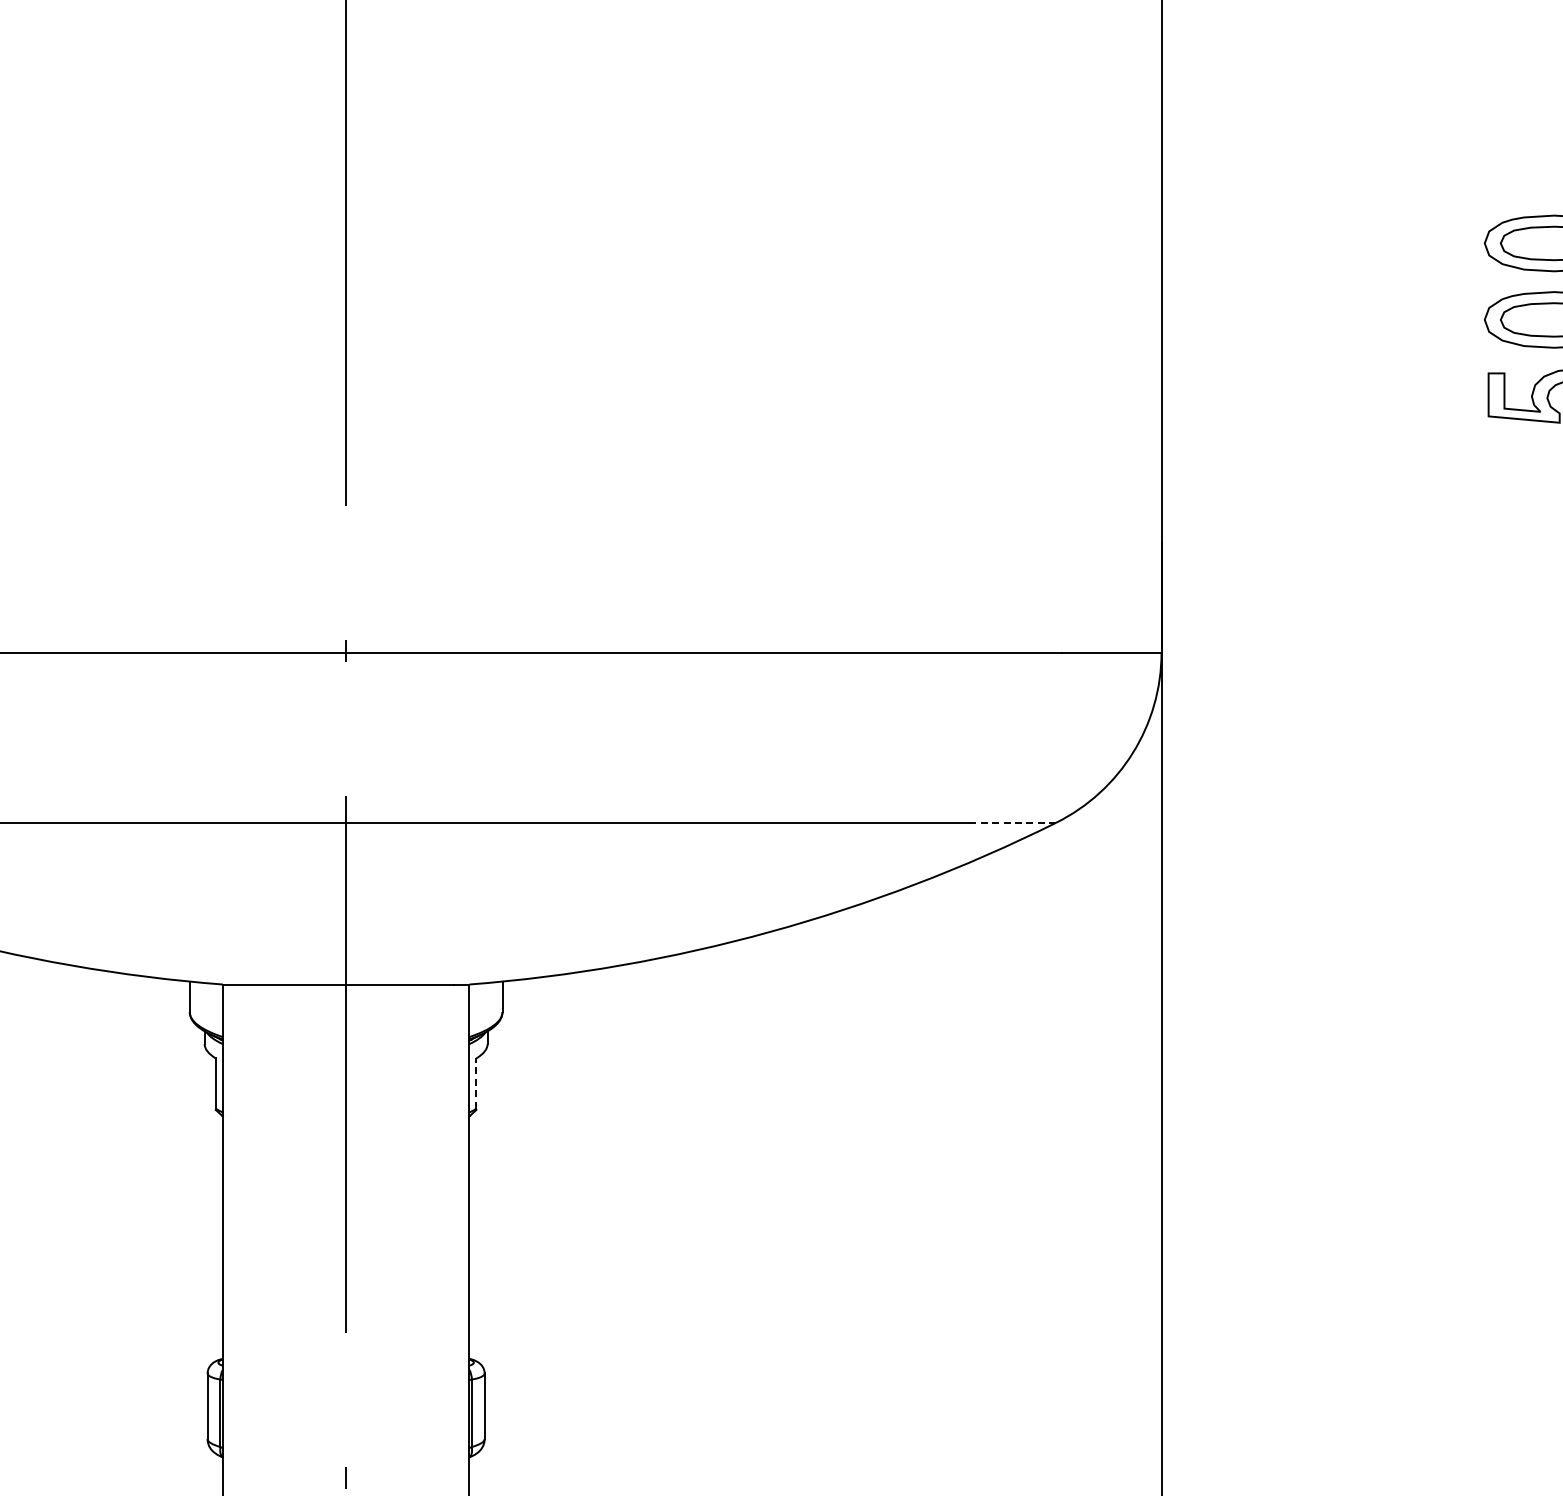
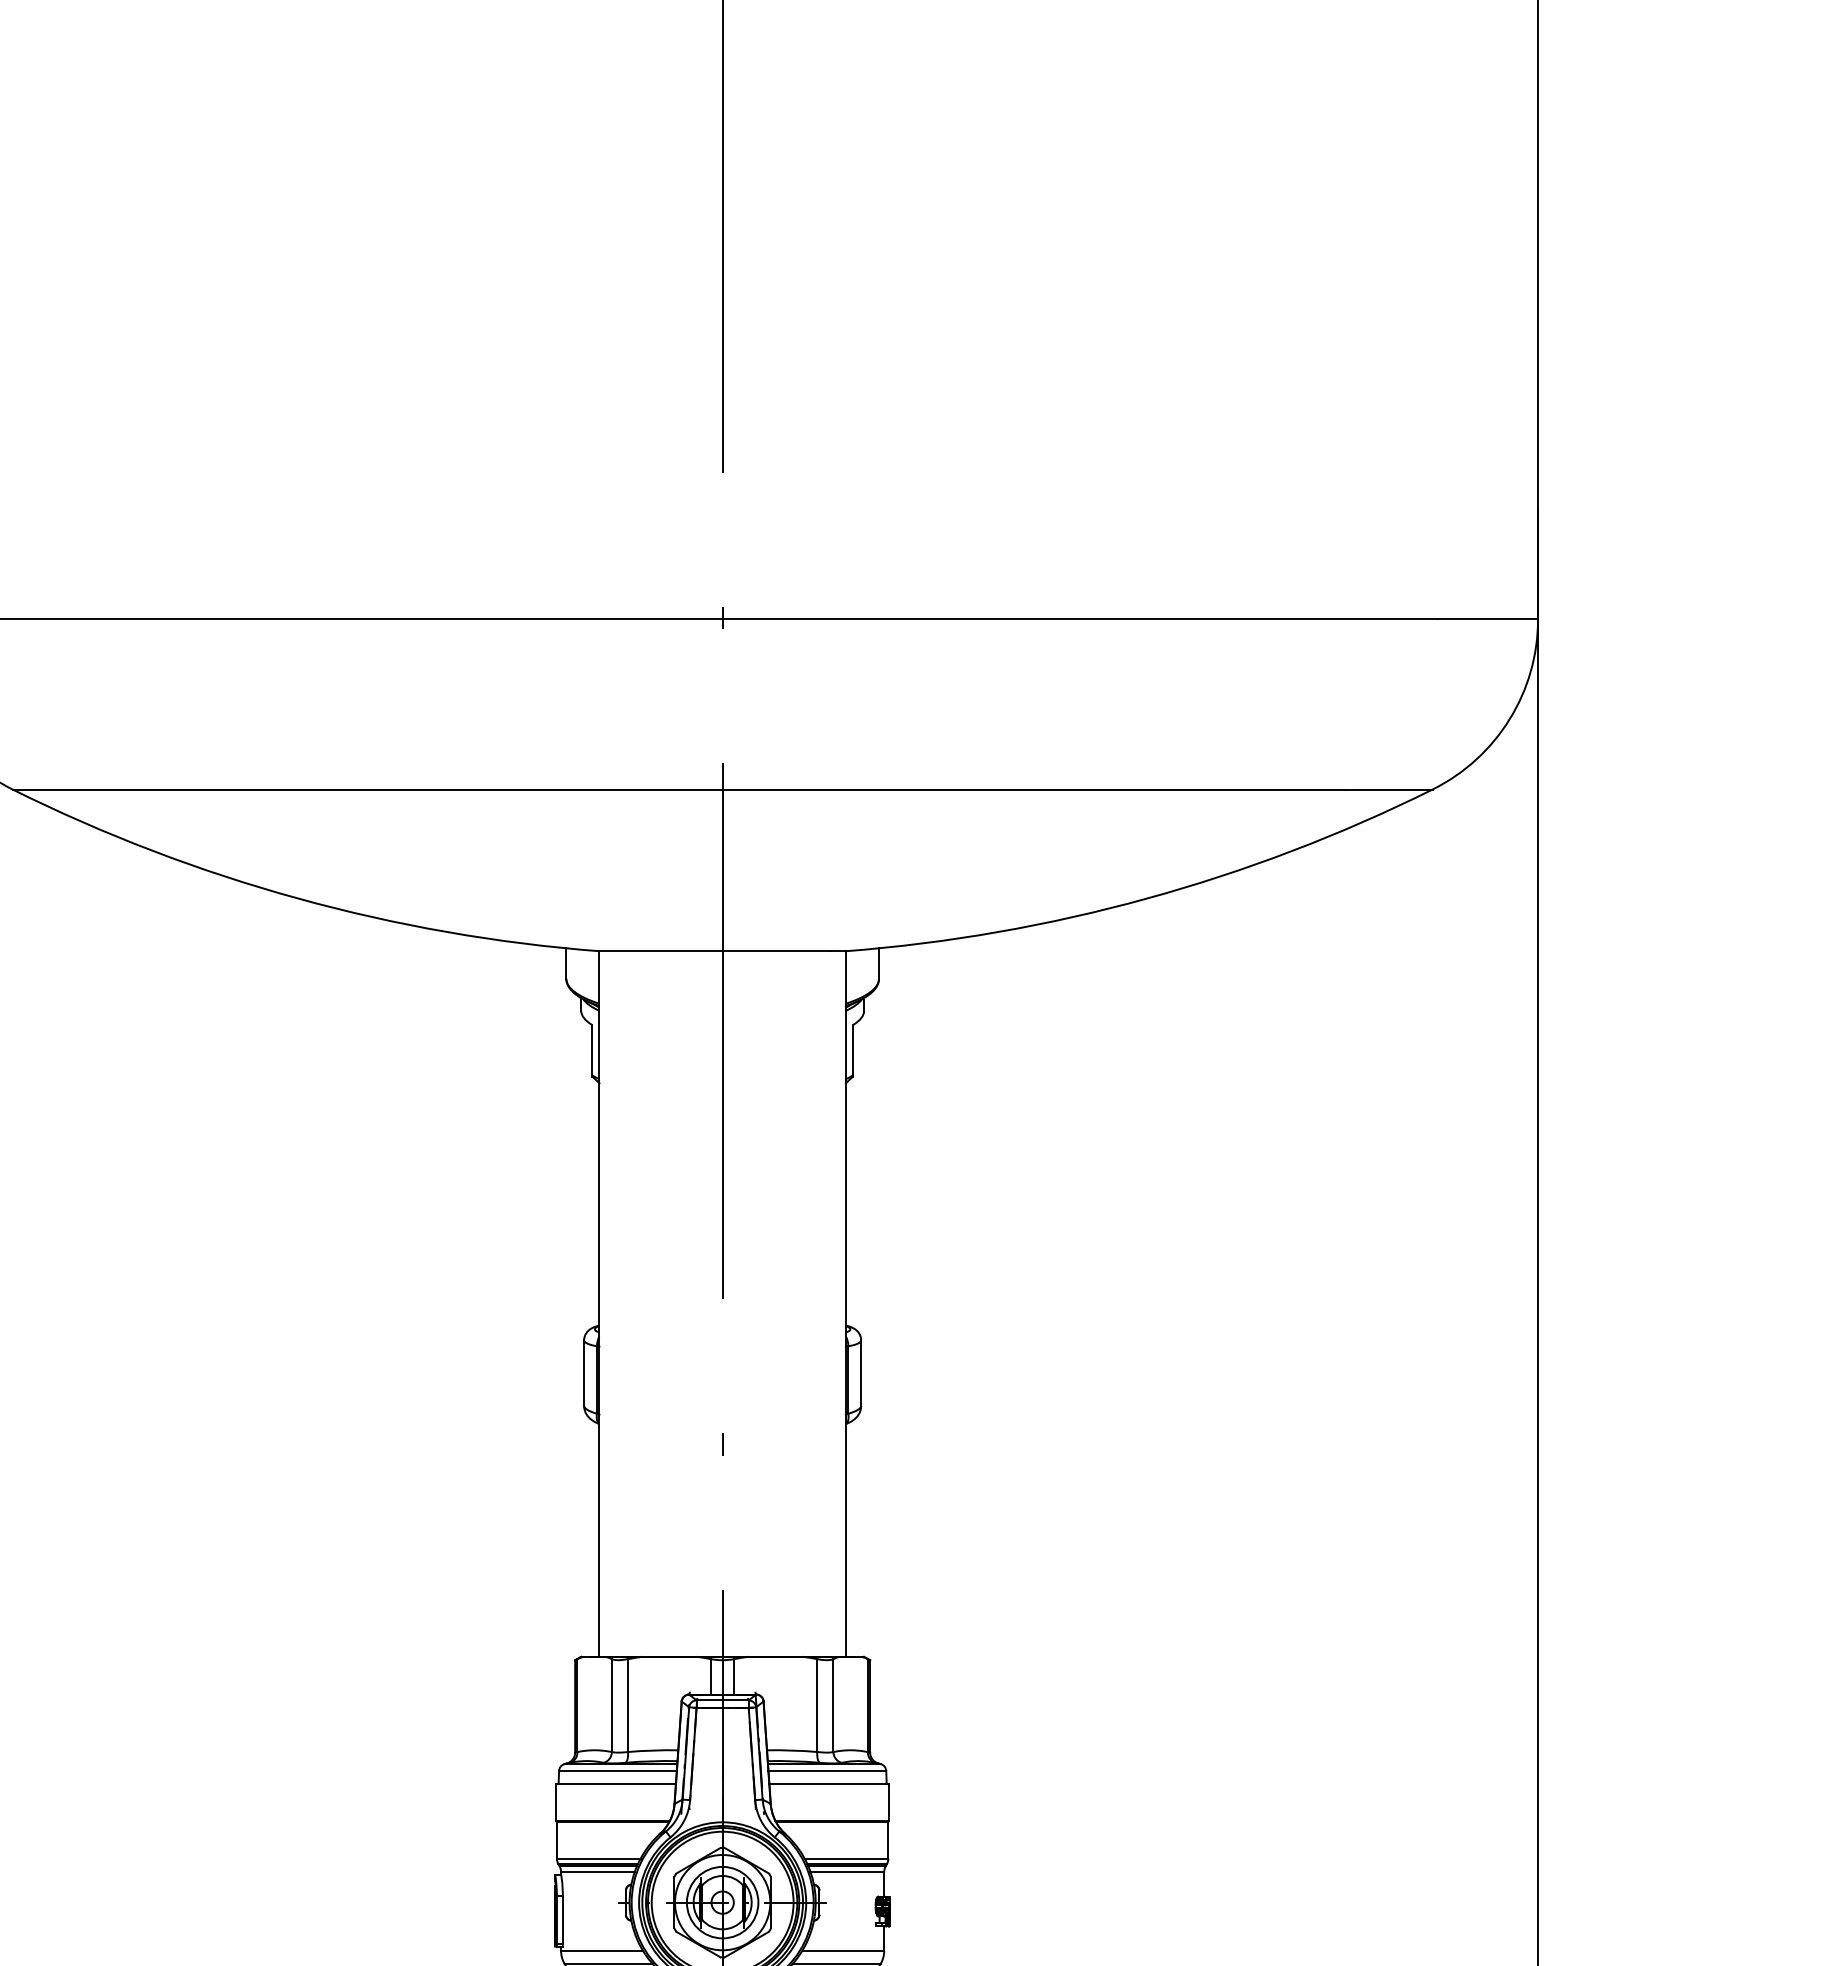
line: (1012, 822) -> (1389, 789), dashed -> solid
line: (475, 1082) -> (852, 1049), dashed -> solid

